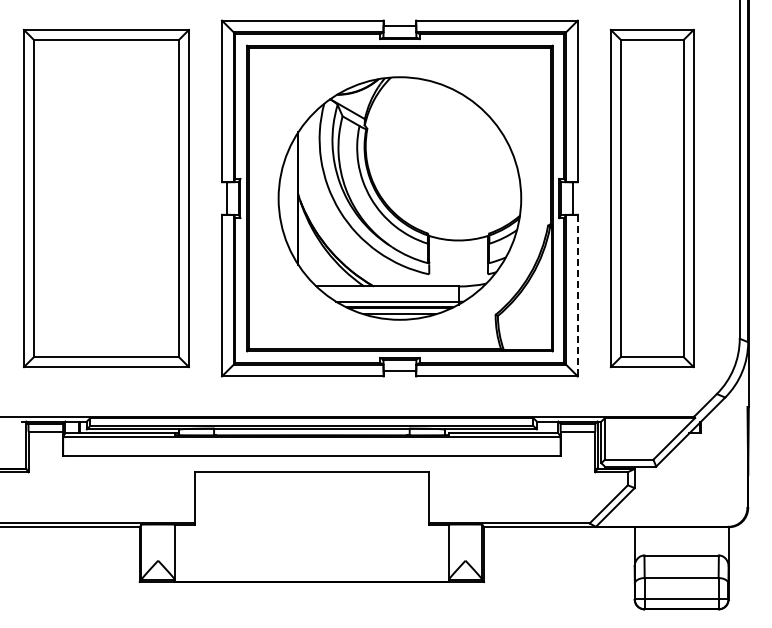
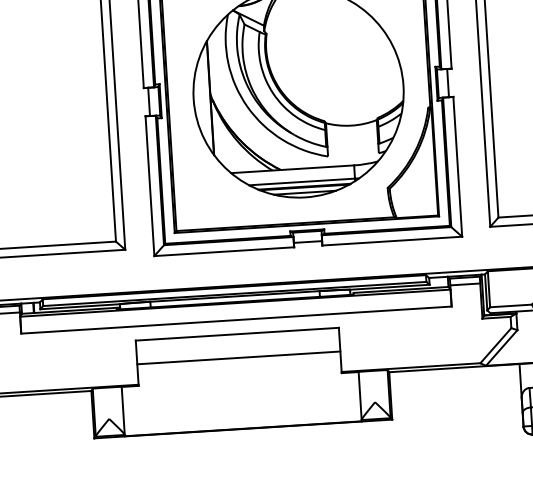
line: (577, 295) -> (457, 166), dashed -> solid
line: (311, 499) -> (238, 357), added

